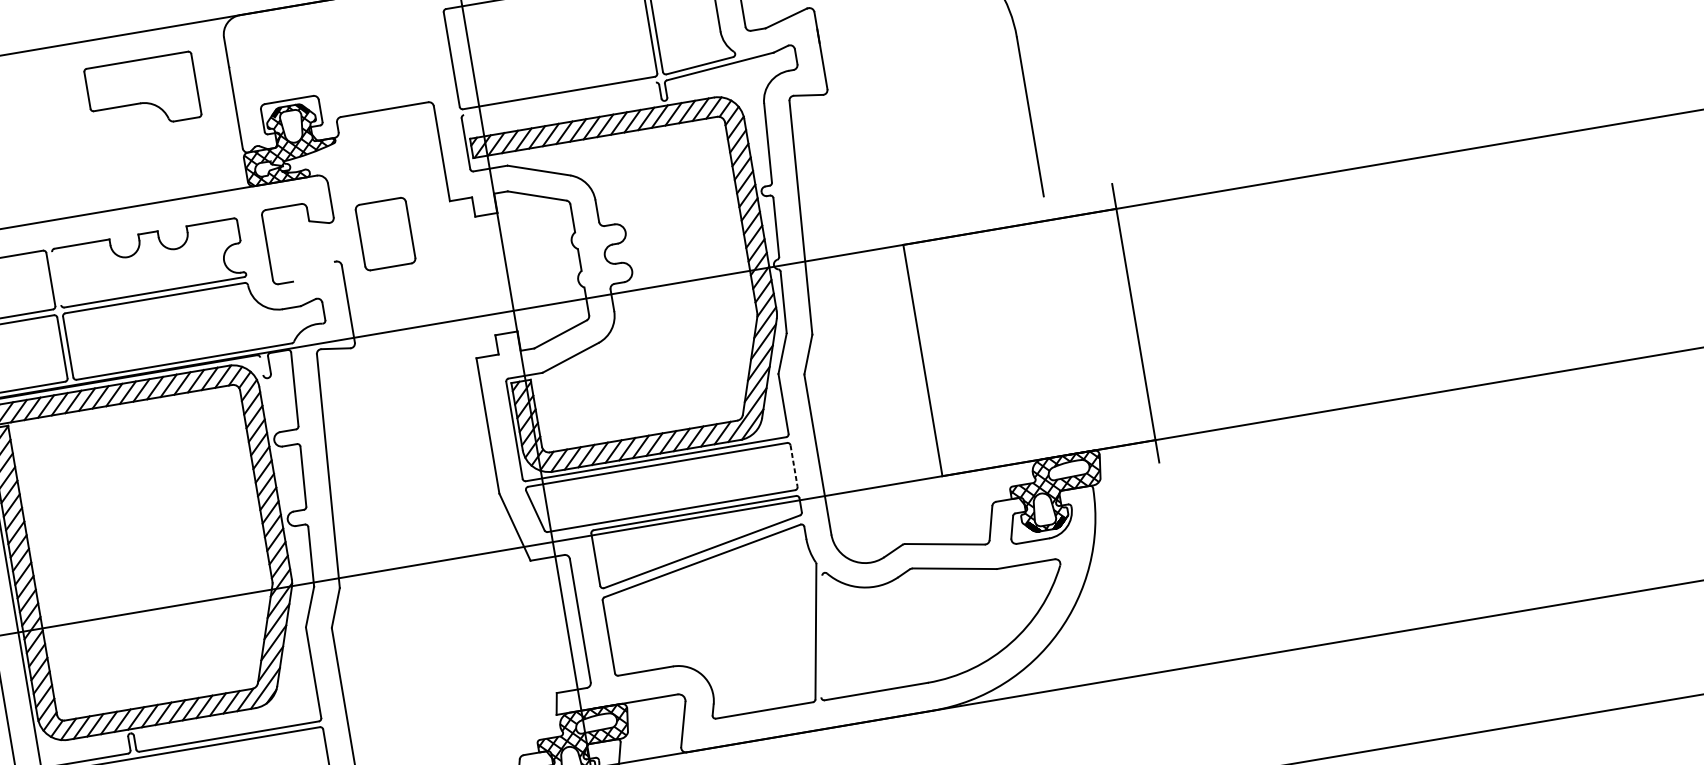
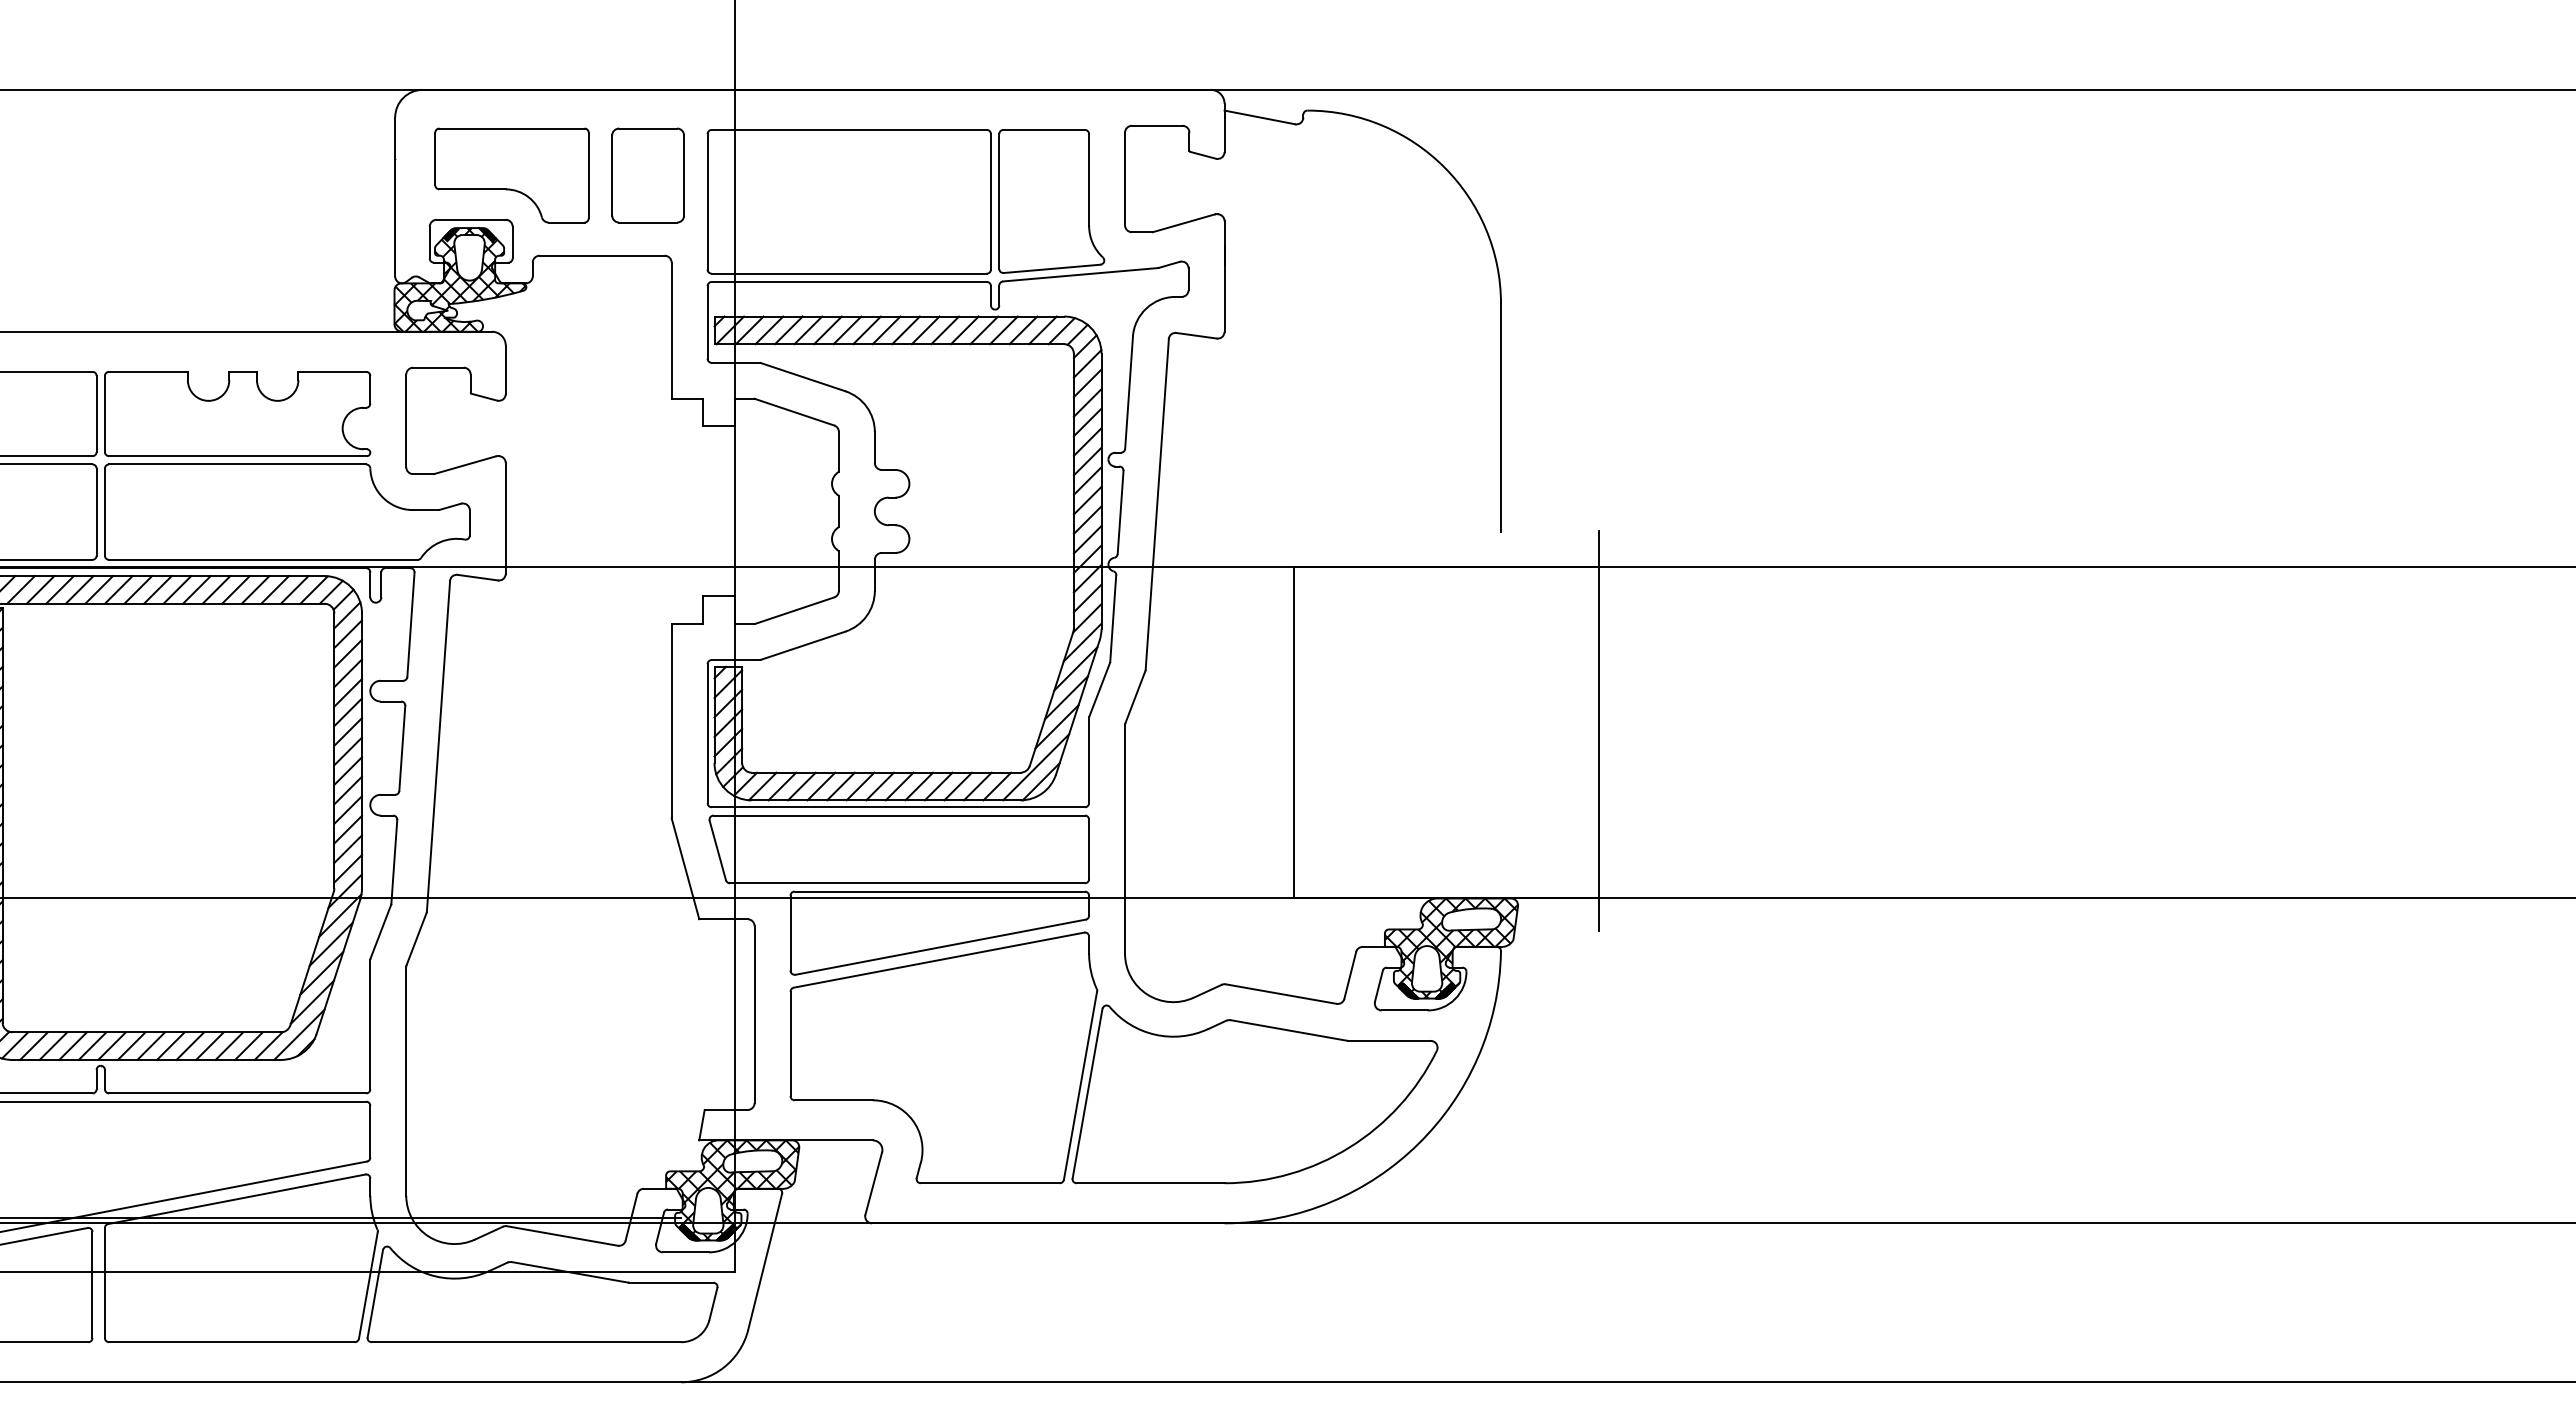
part: (142, 93) -> (511, 175), moved
line: (559, 99) -> (848, 282), added
part: (385, 234) -> (647, 175), moved
line: (313, 272) -> (464, 465), added
line: (56, 279) -> (104, 414), added
line: (261, 366) -> (370, 584), added
line: (794, 466) -> (1089, 849), dashed -> solid
line: (821, 636) -> (1087, 1093), added

